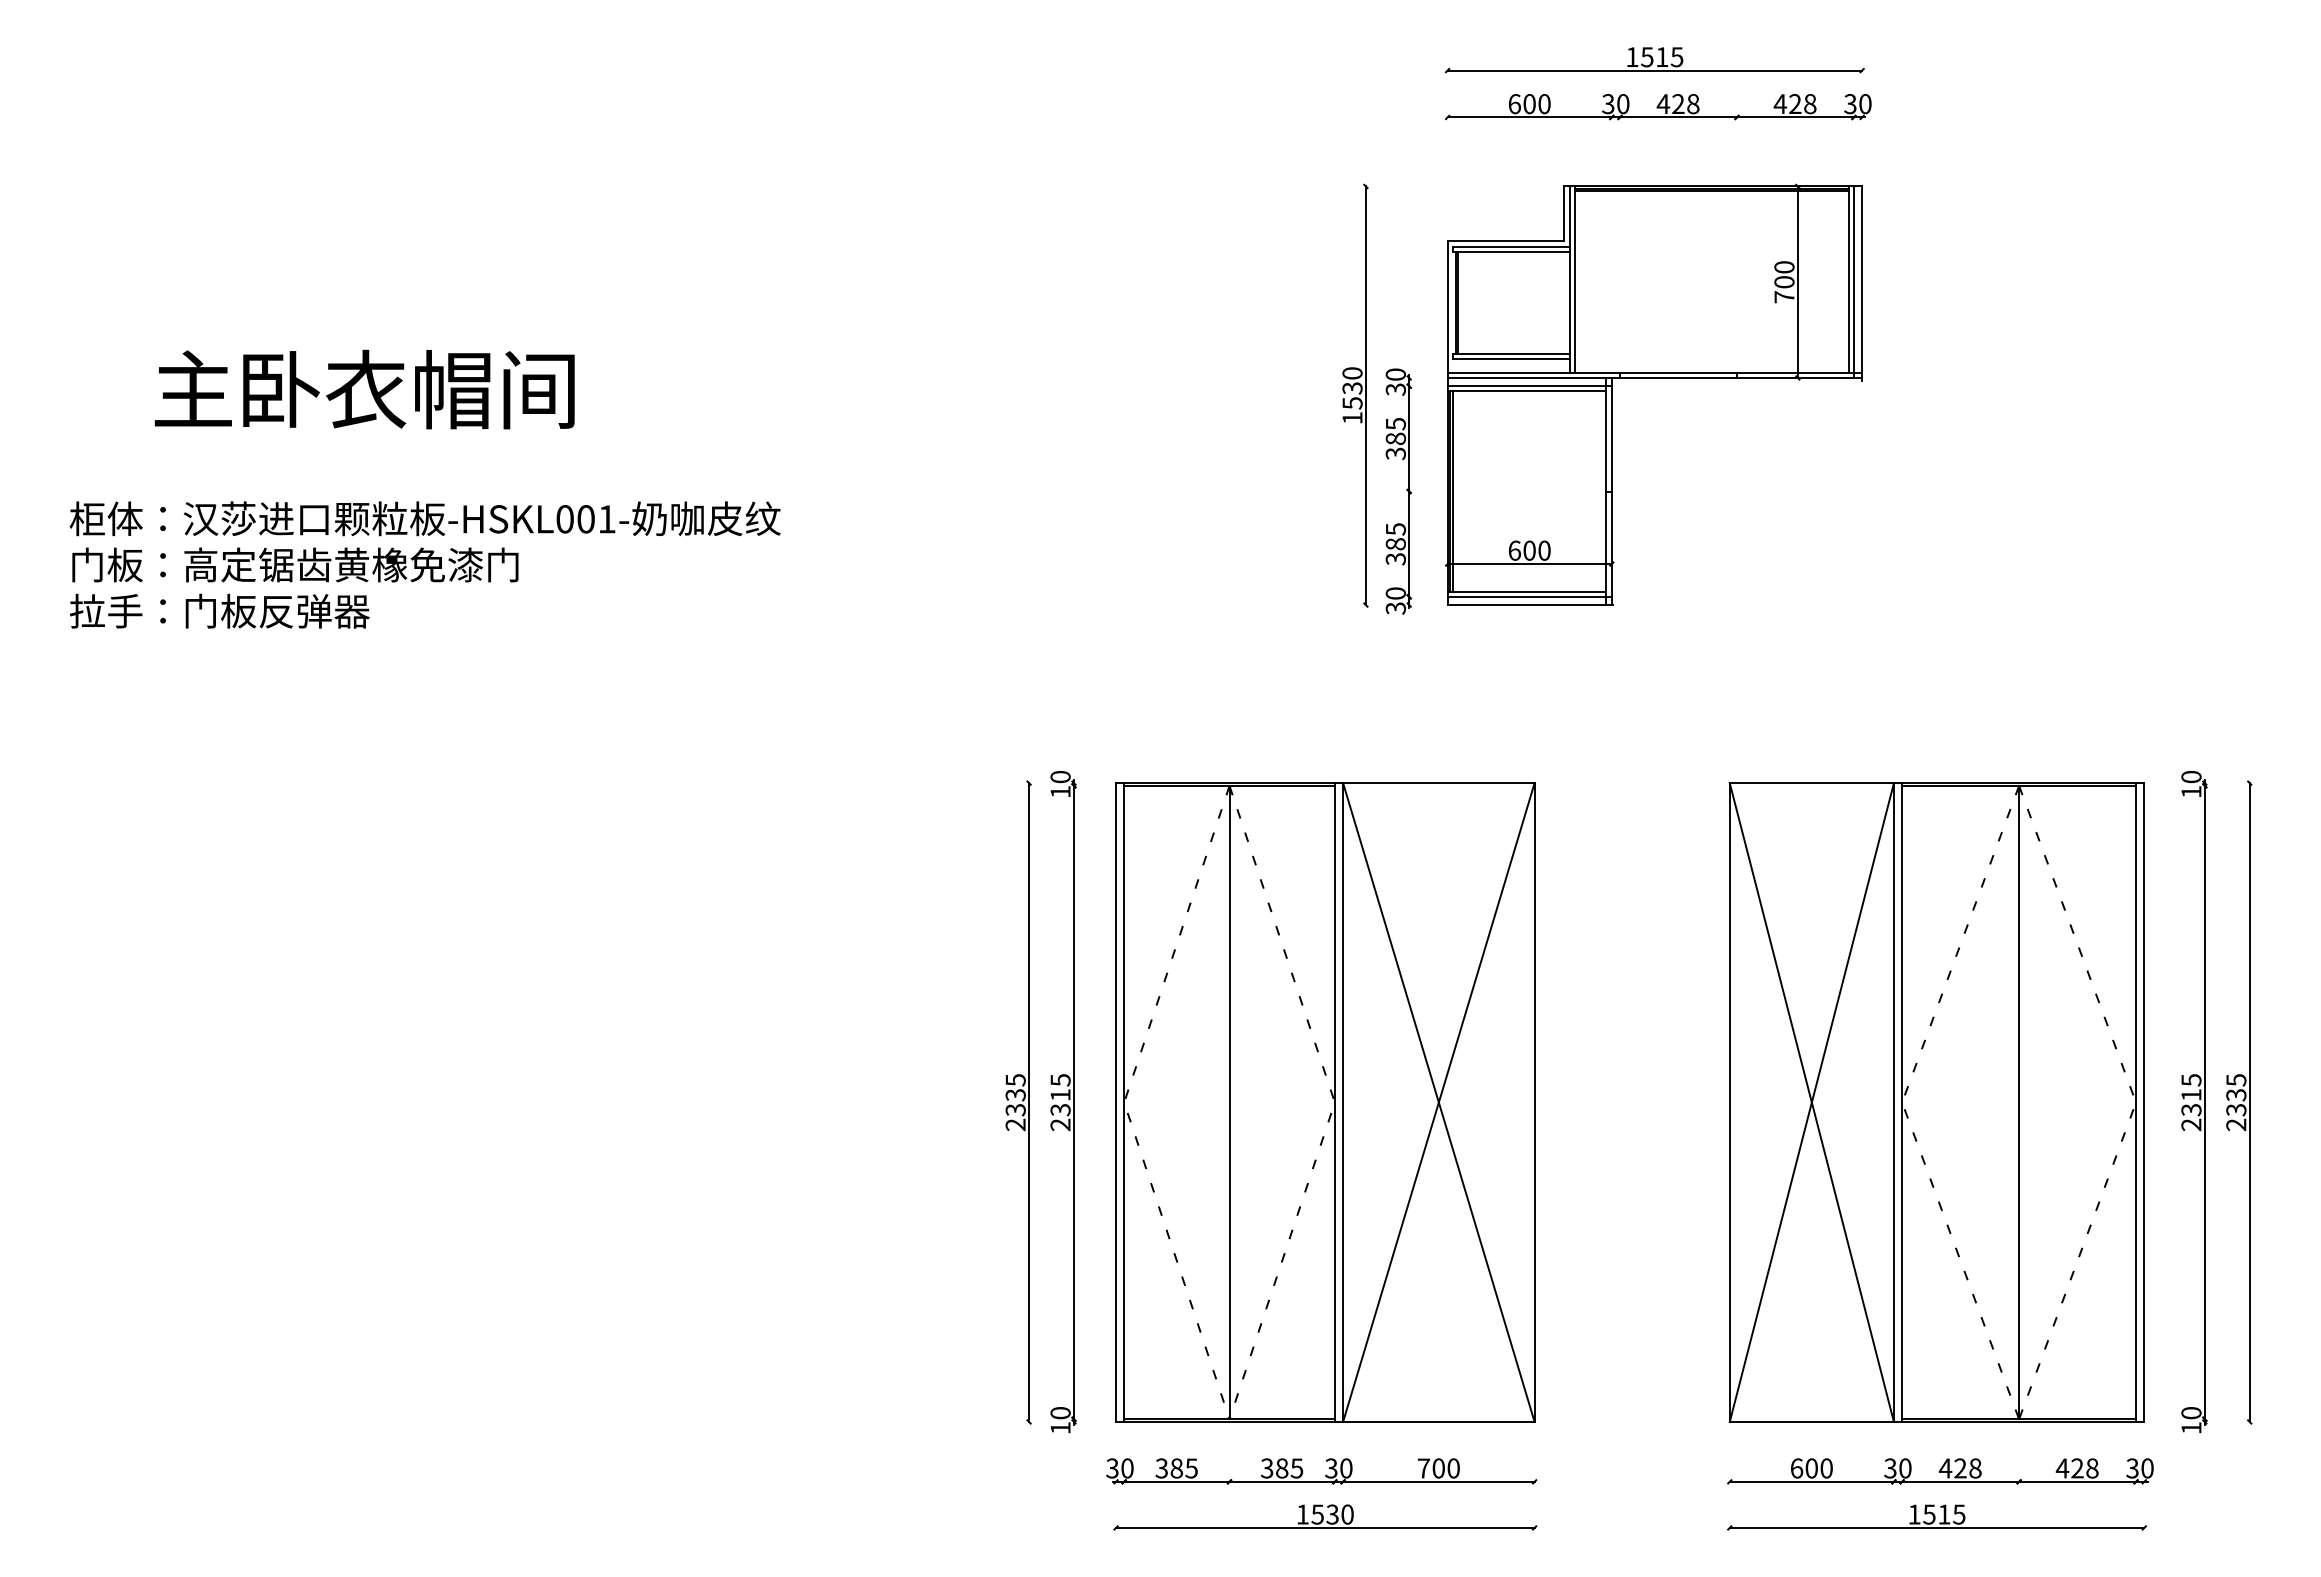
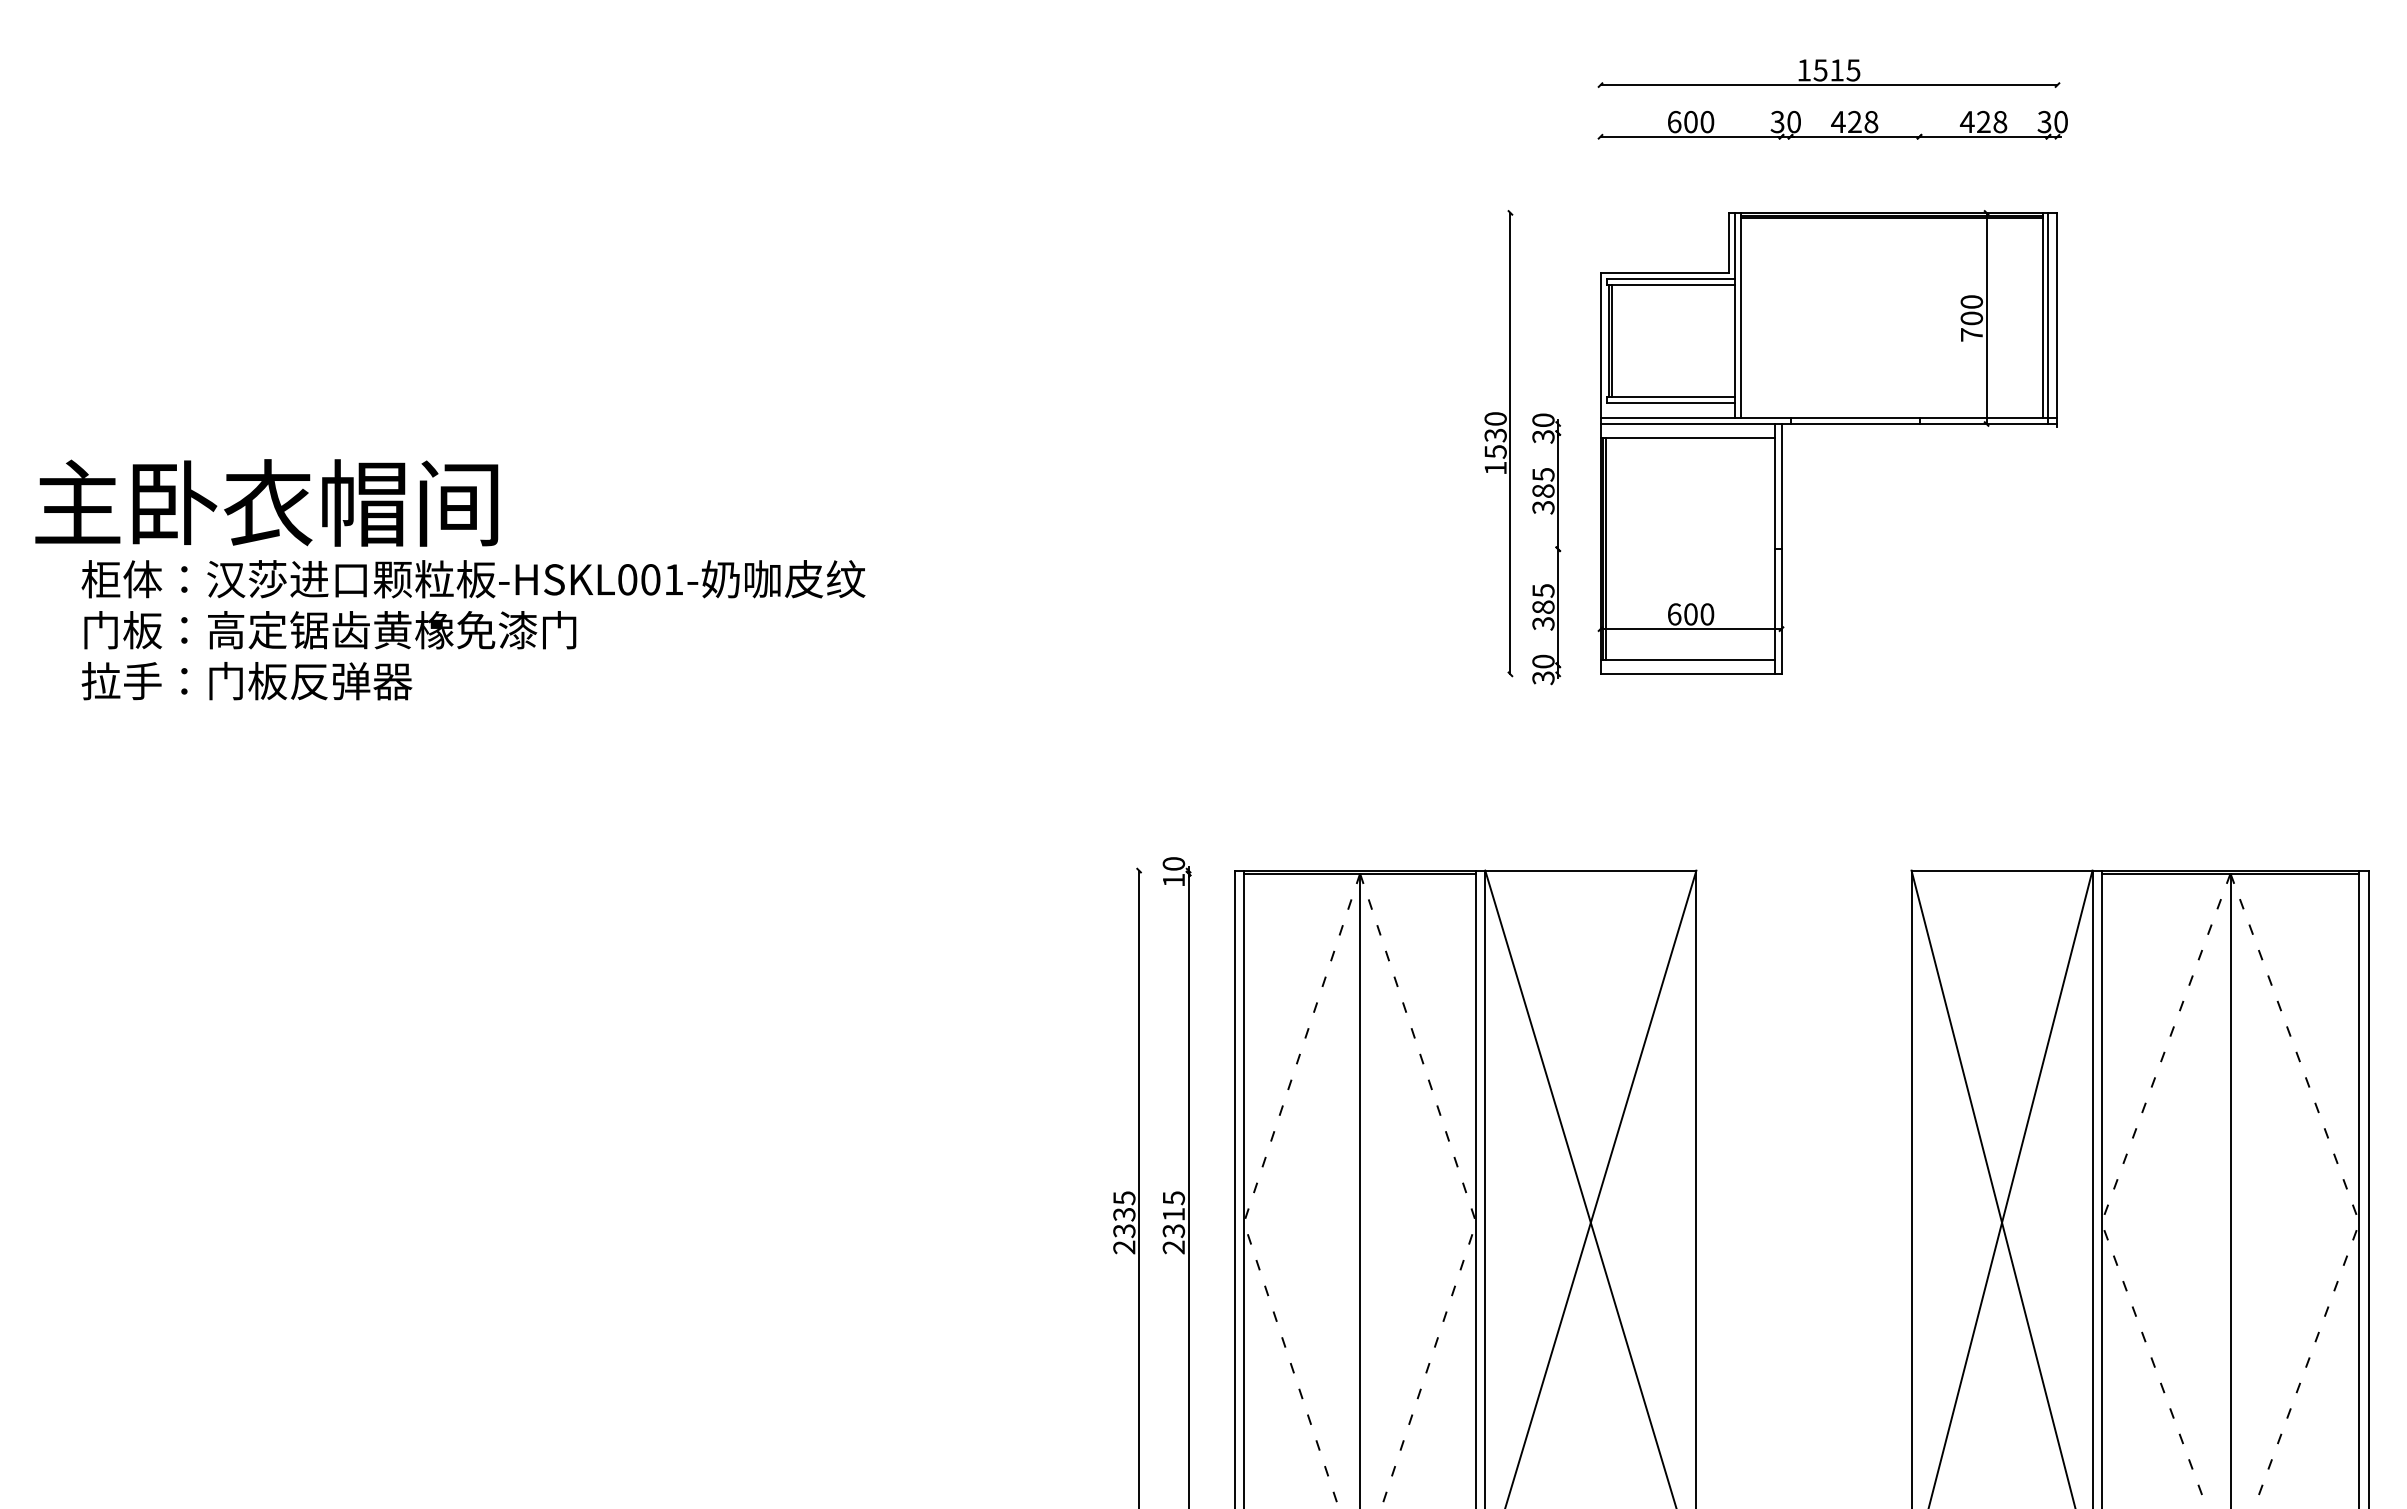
line: (1529, 386) -> (1690, 433), removed
text: (364, 389) -> (266, 502), moved
line: (1529, 596) -> (1690, 664), removed

